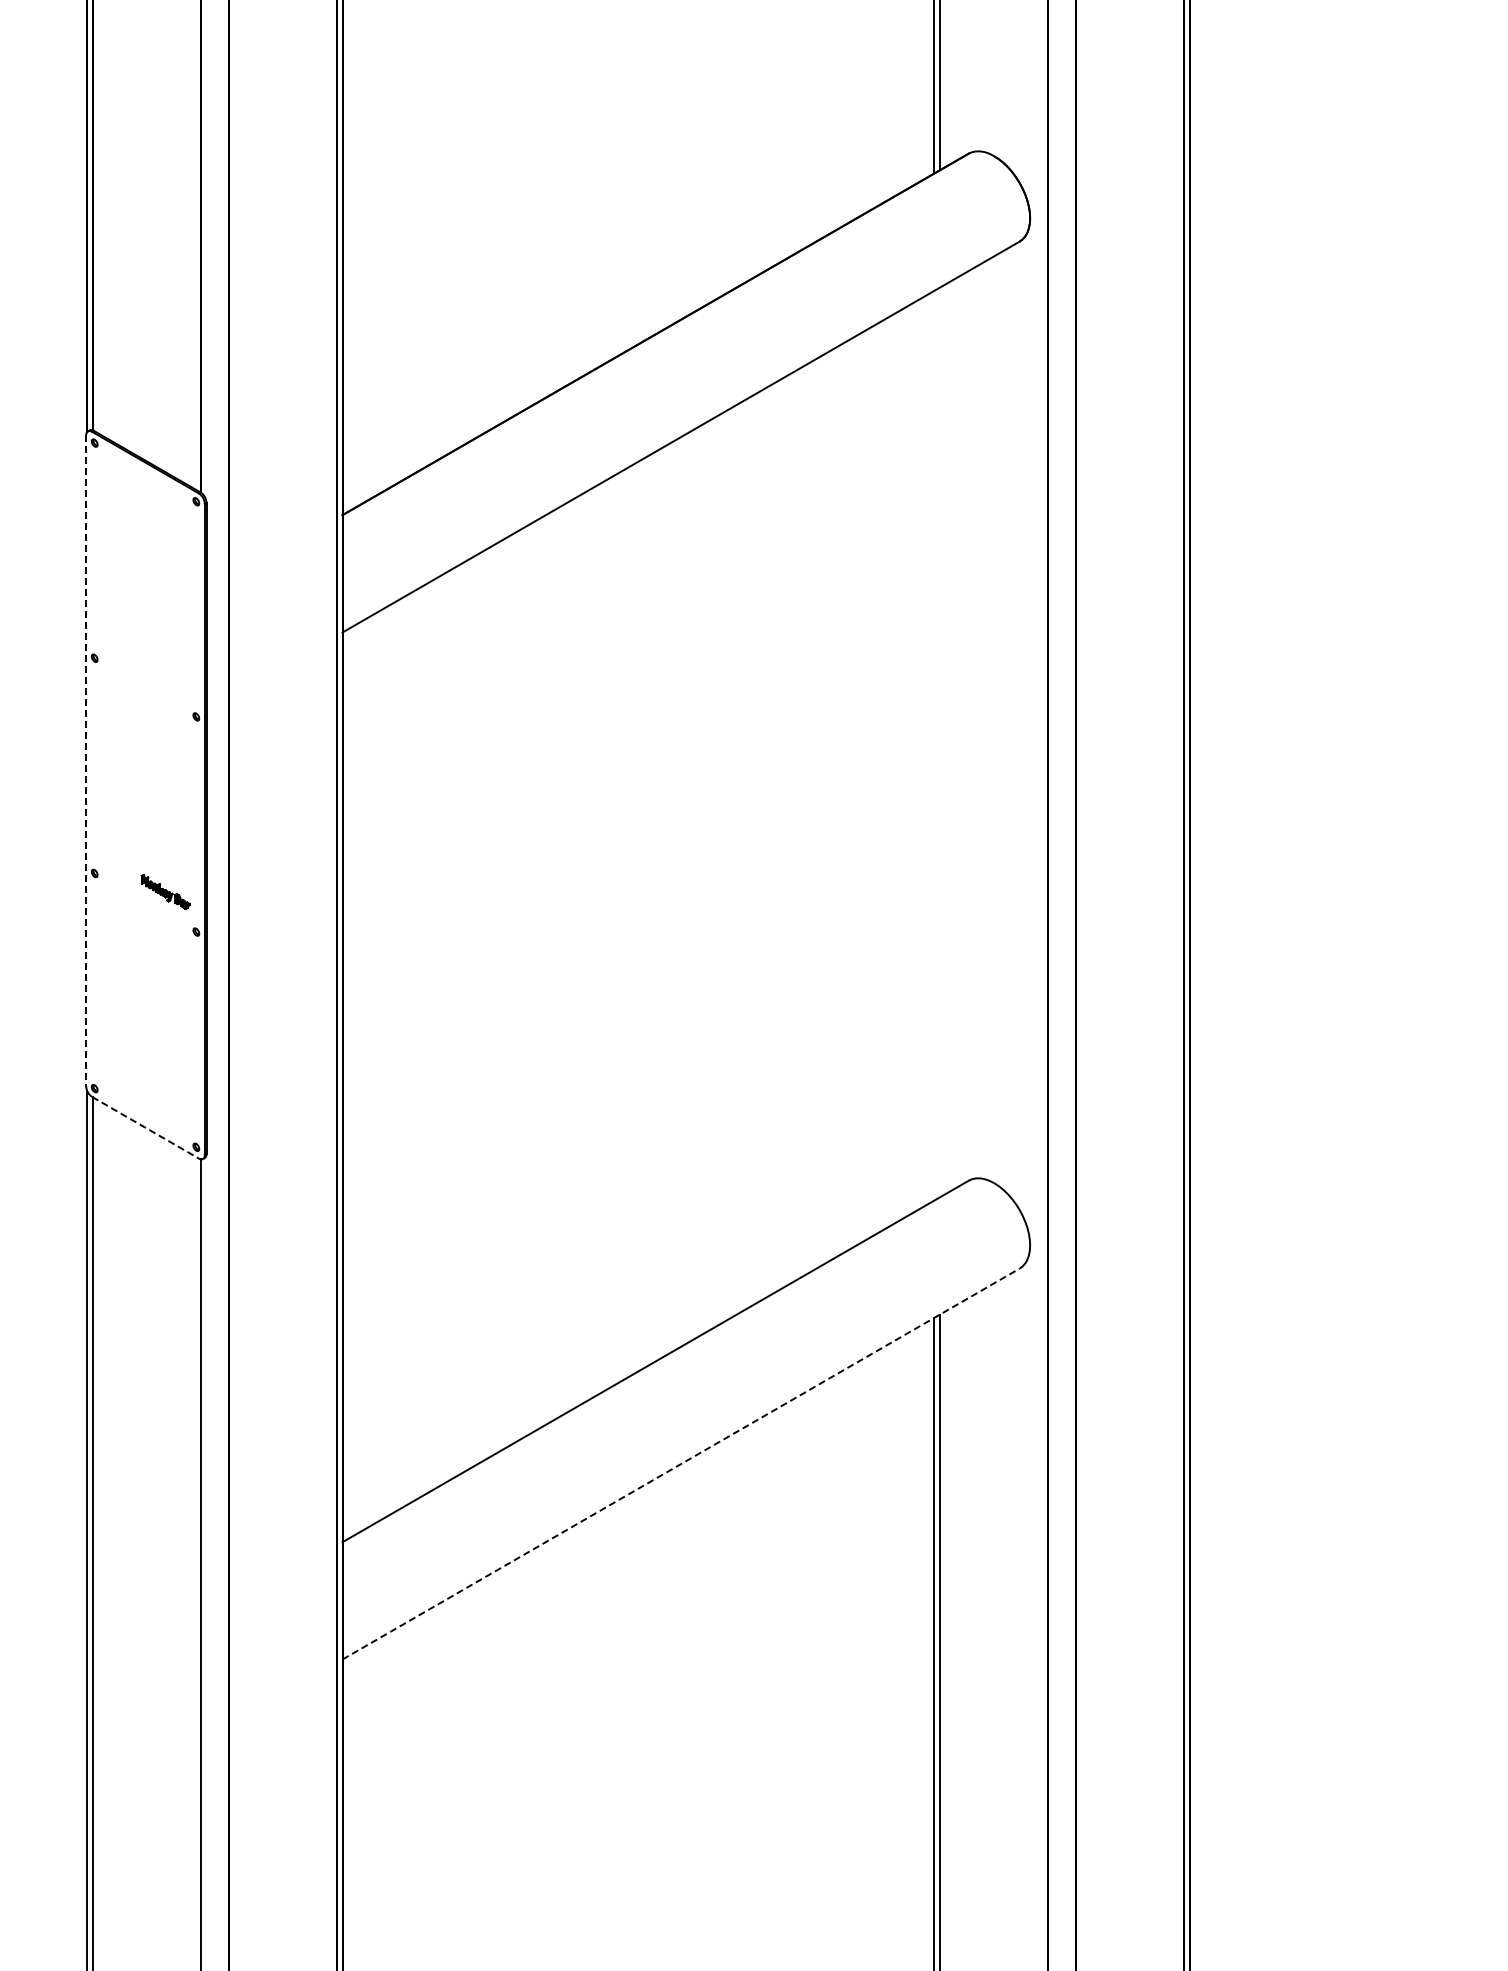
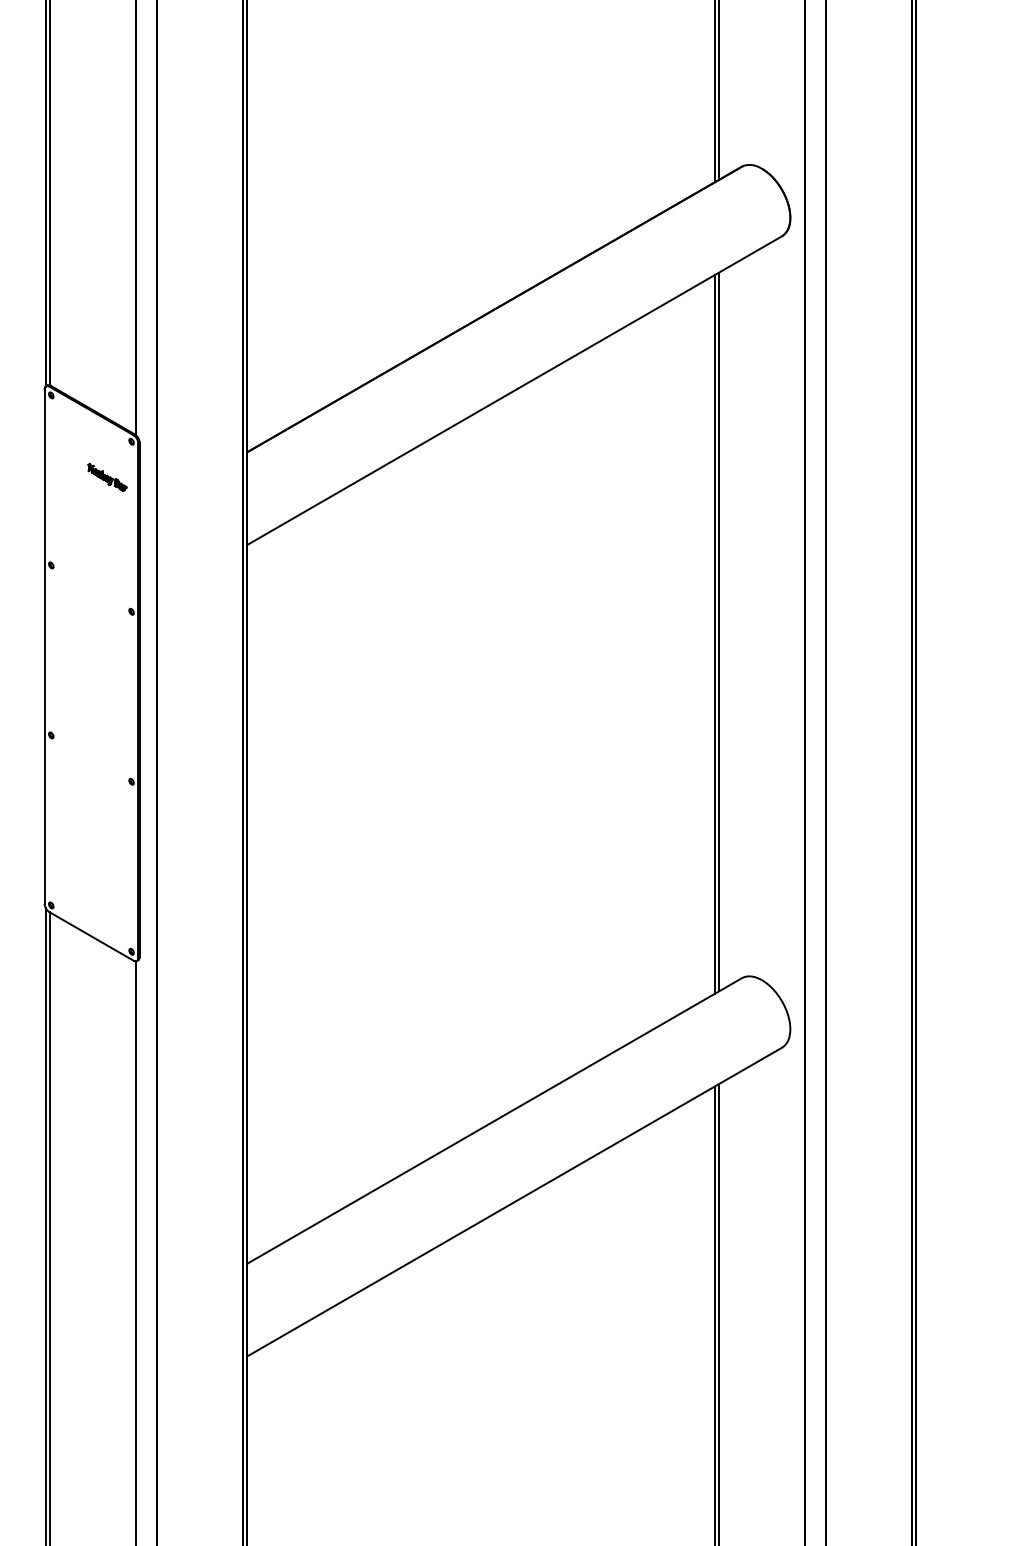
line: (940, 742) -> (719, 631), added
line: (934, 745) -> (714, 634), added
line: (86, 760) -> (44, 646), dashed -> solid
part: (165, 891) -> (107, 477), moved
line: (145, 1127) -> (91, 936), dashed -> solid
line: (681, 1464) -> (514, 1202), dashed -> solid

